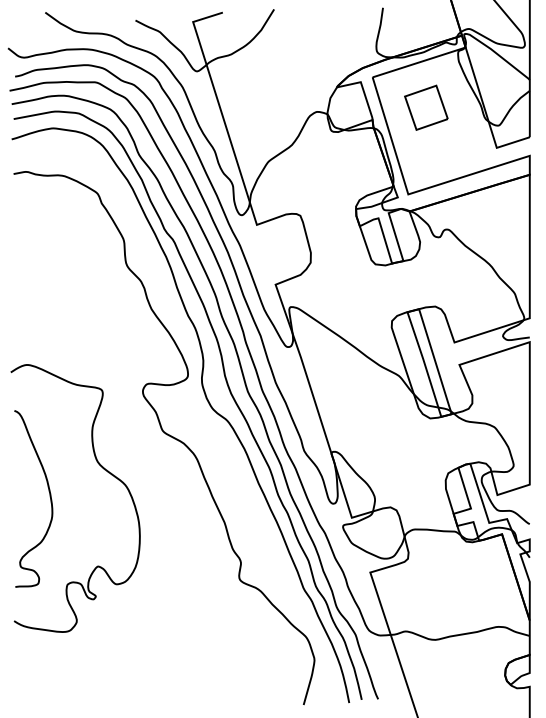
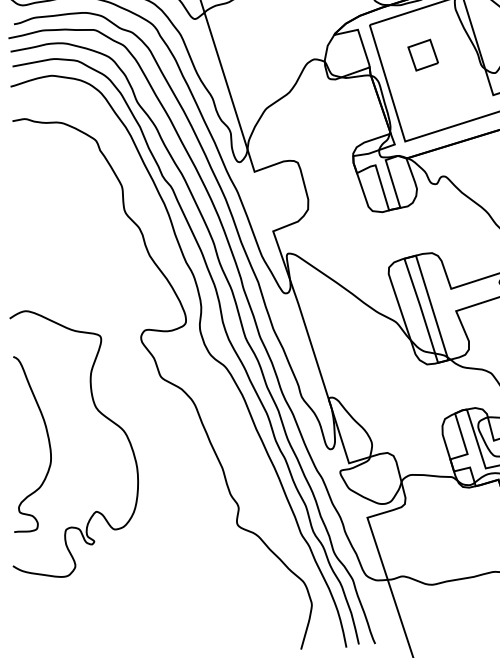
part: (426, 107) -> (423, 55), size x0.7

